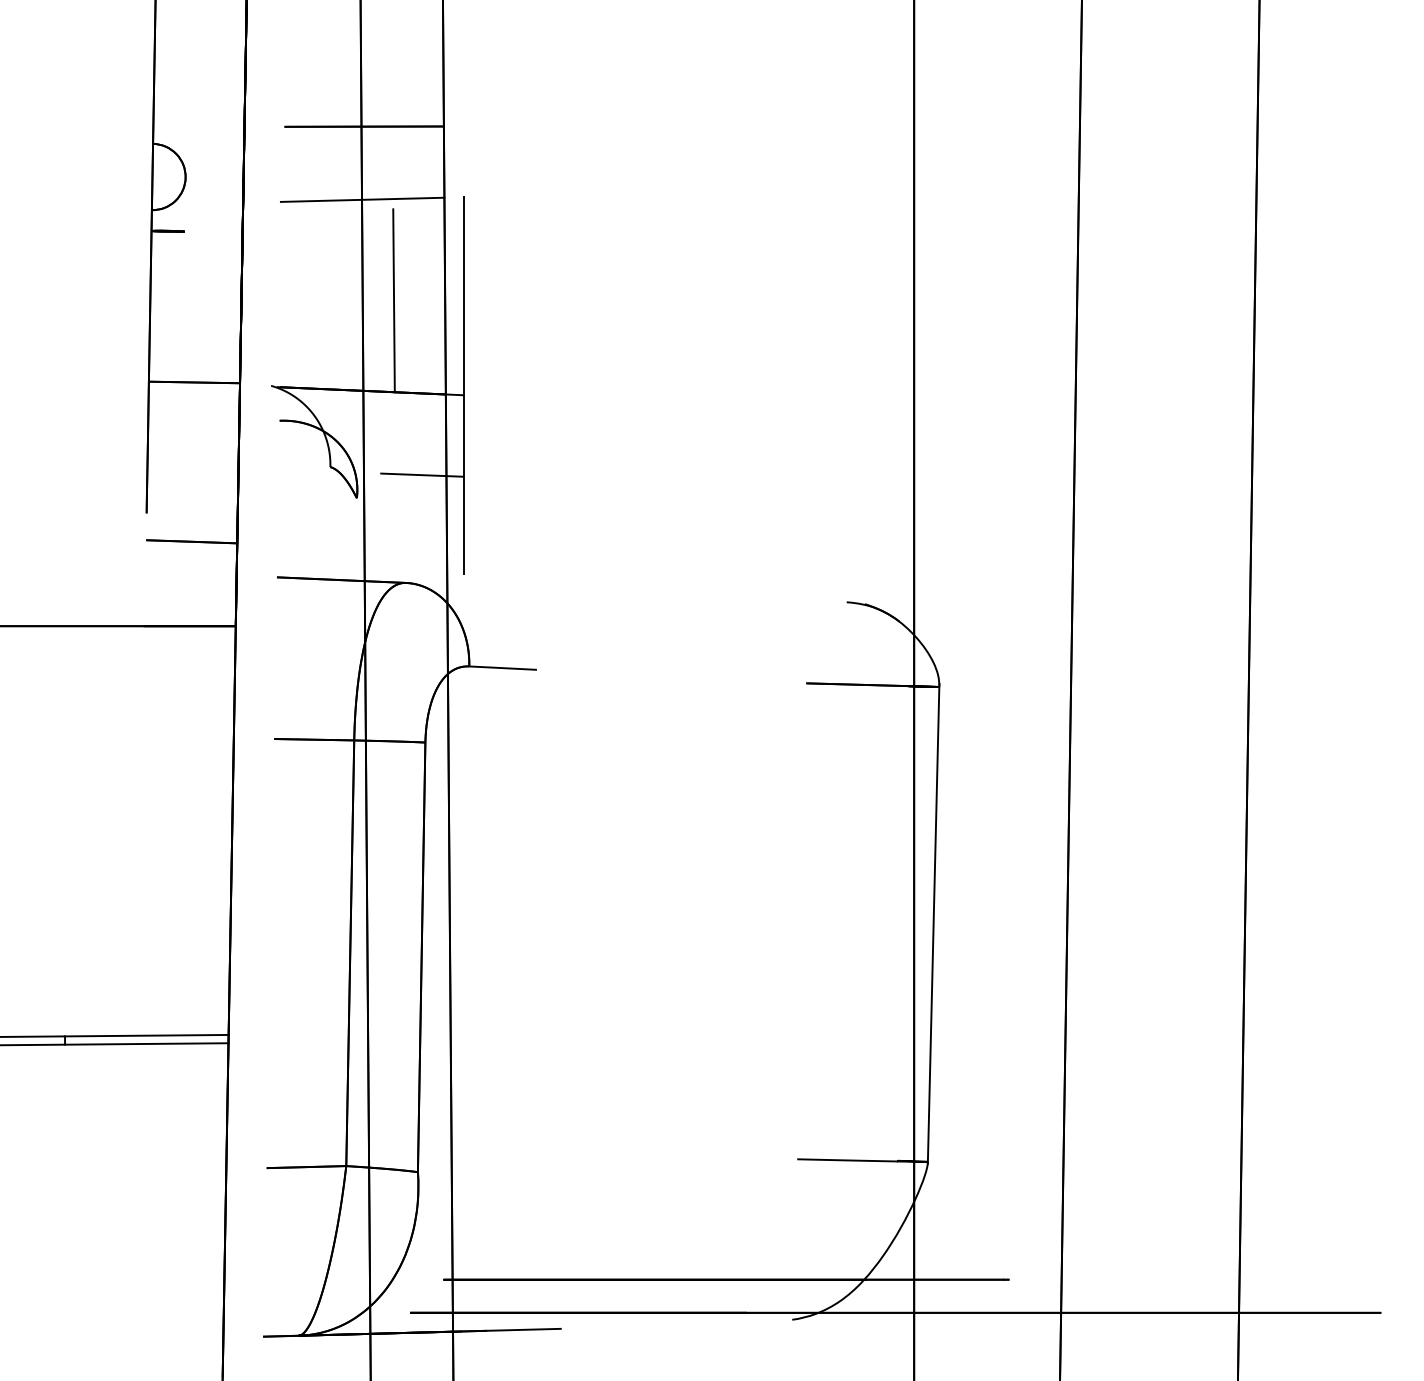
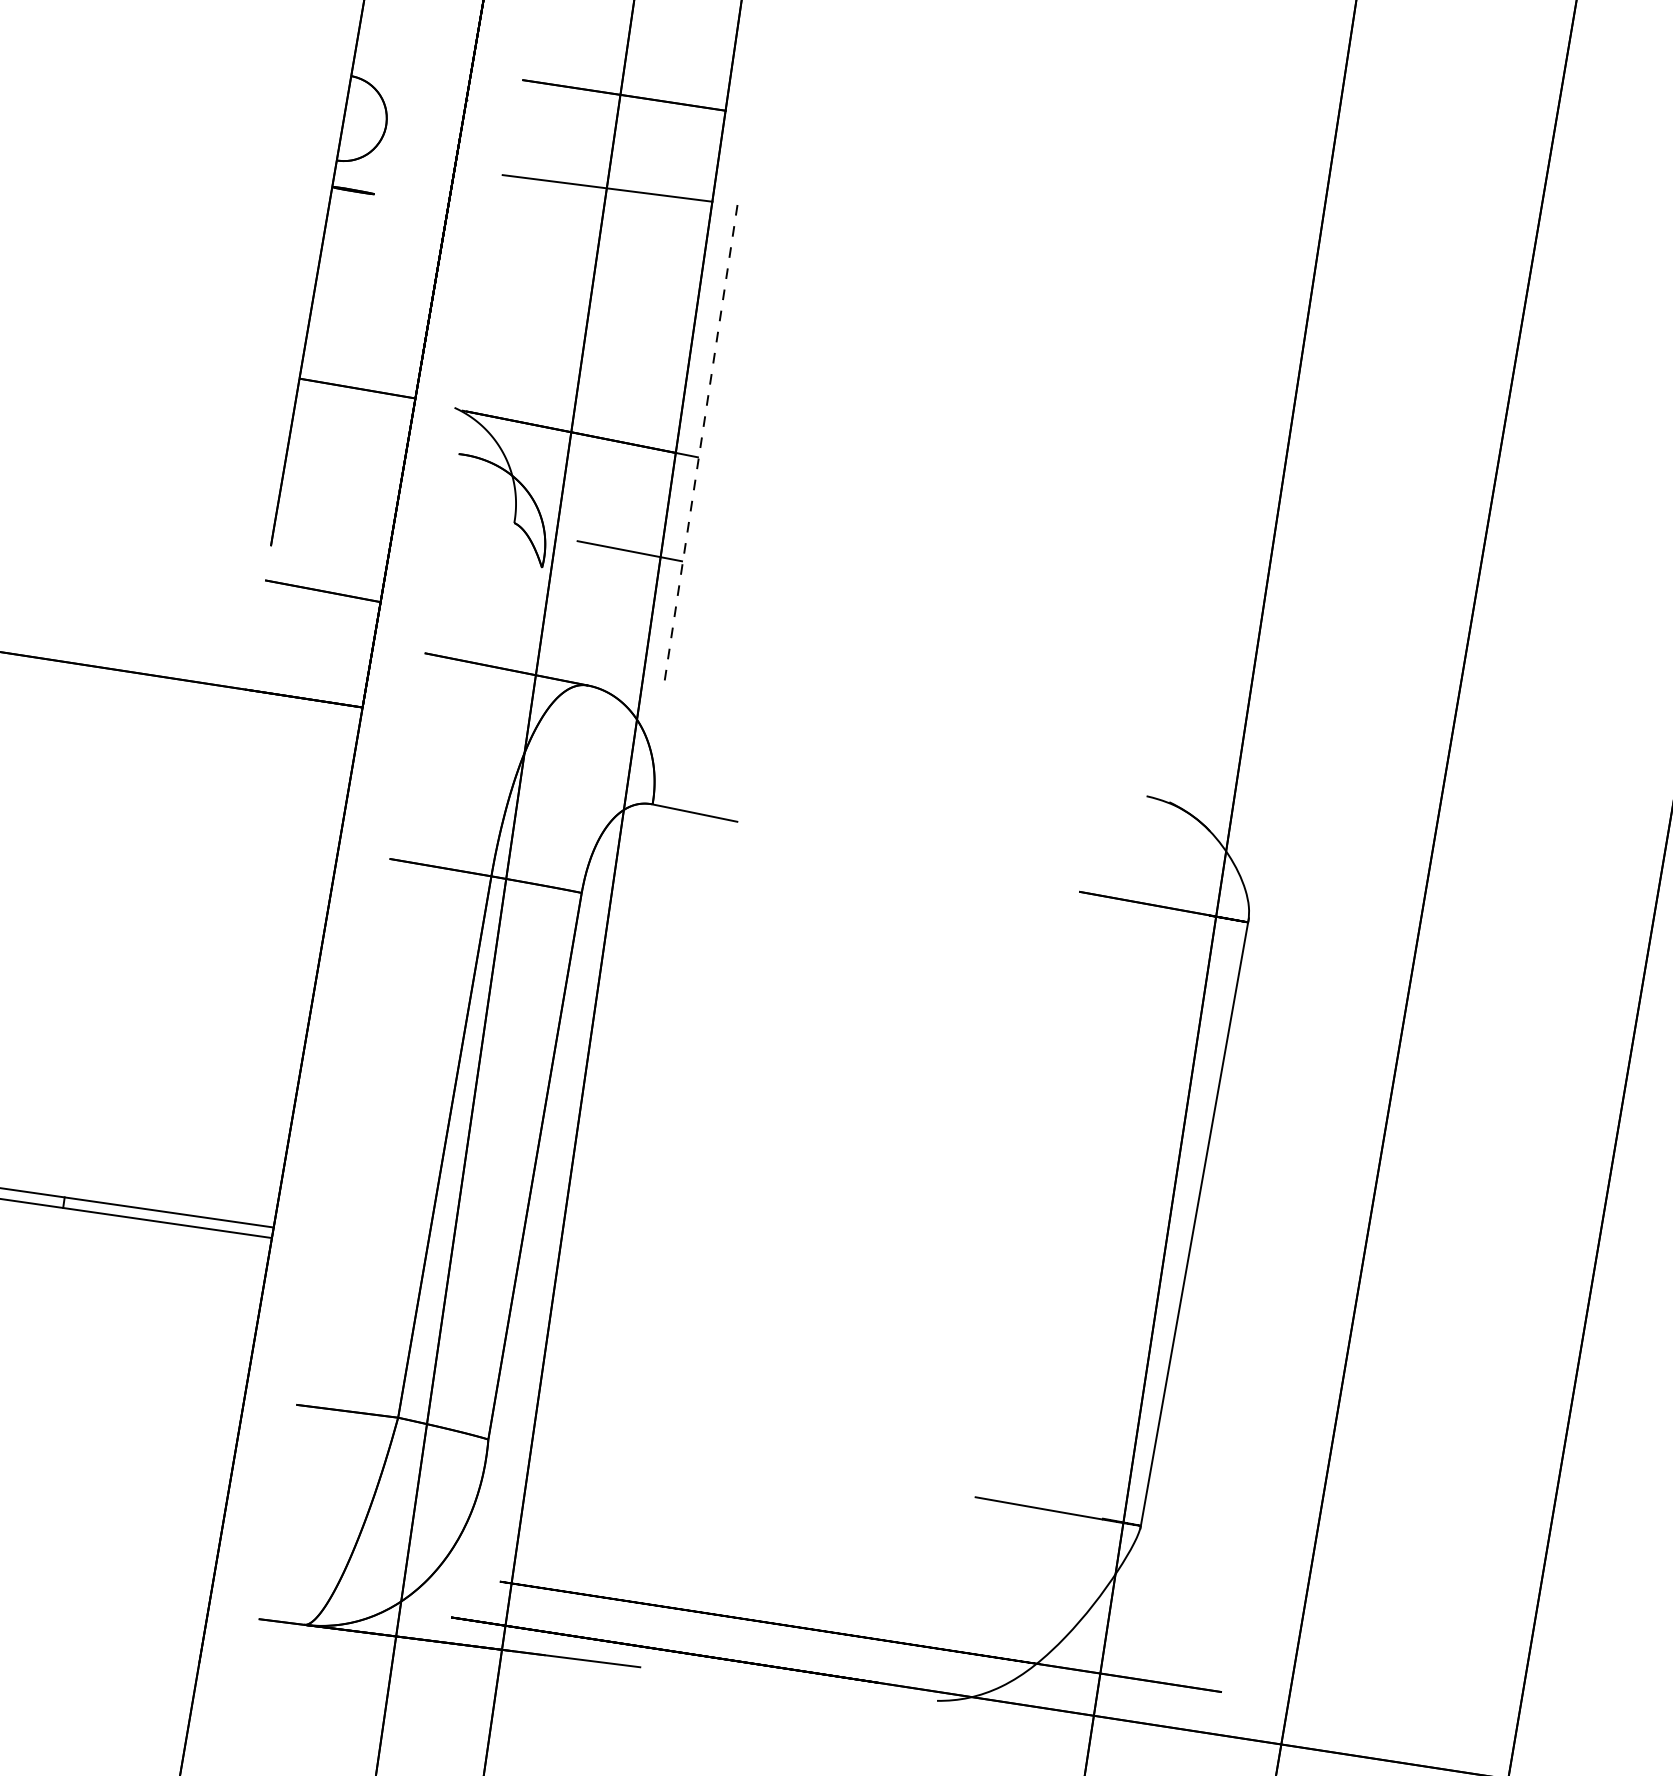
line: (393, 300) -> (627, 322), removed
line: (464, 386) -> (701, 446), solid -> dashed

